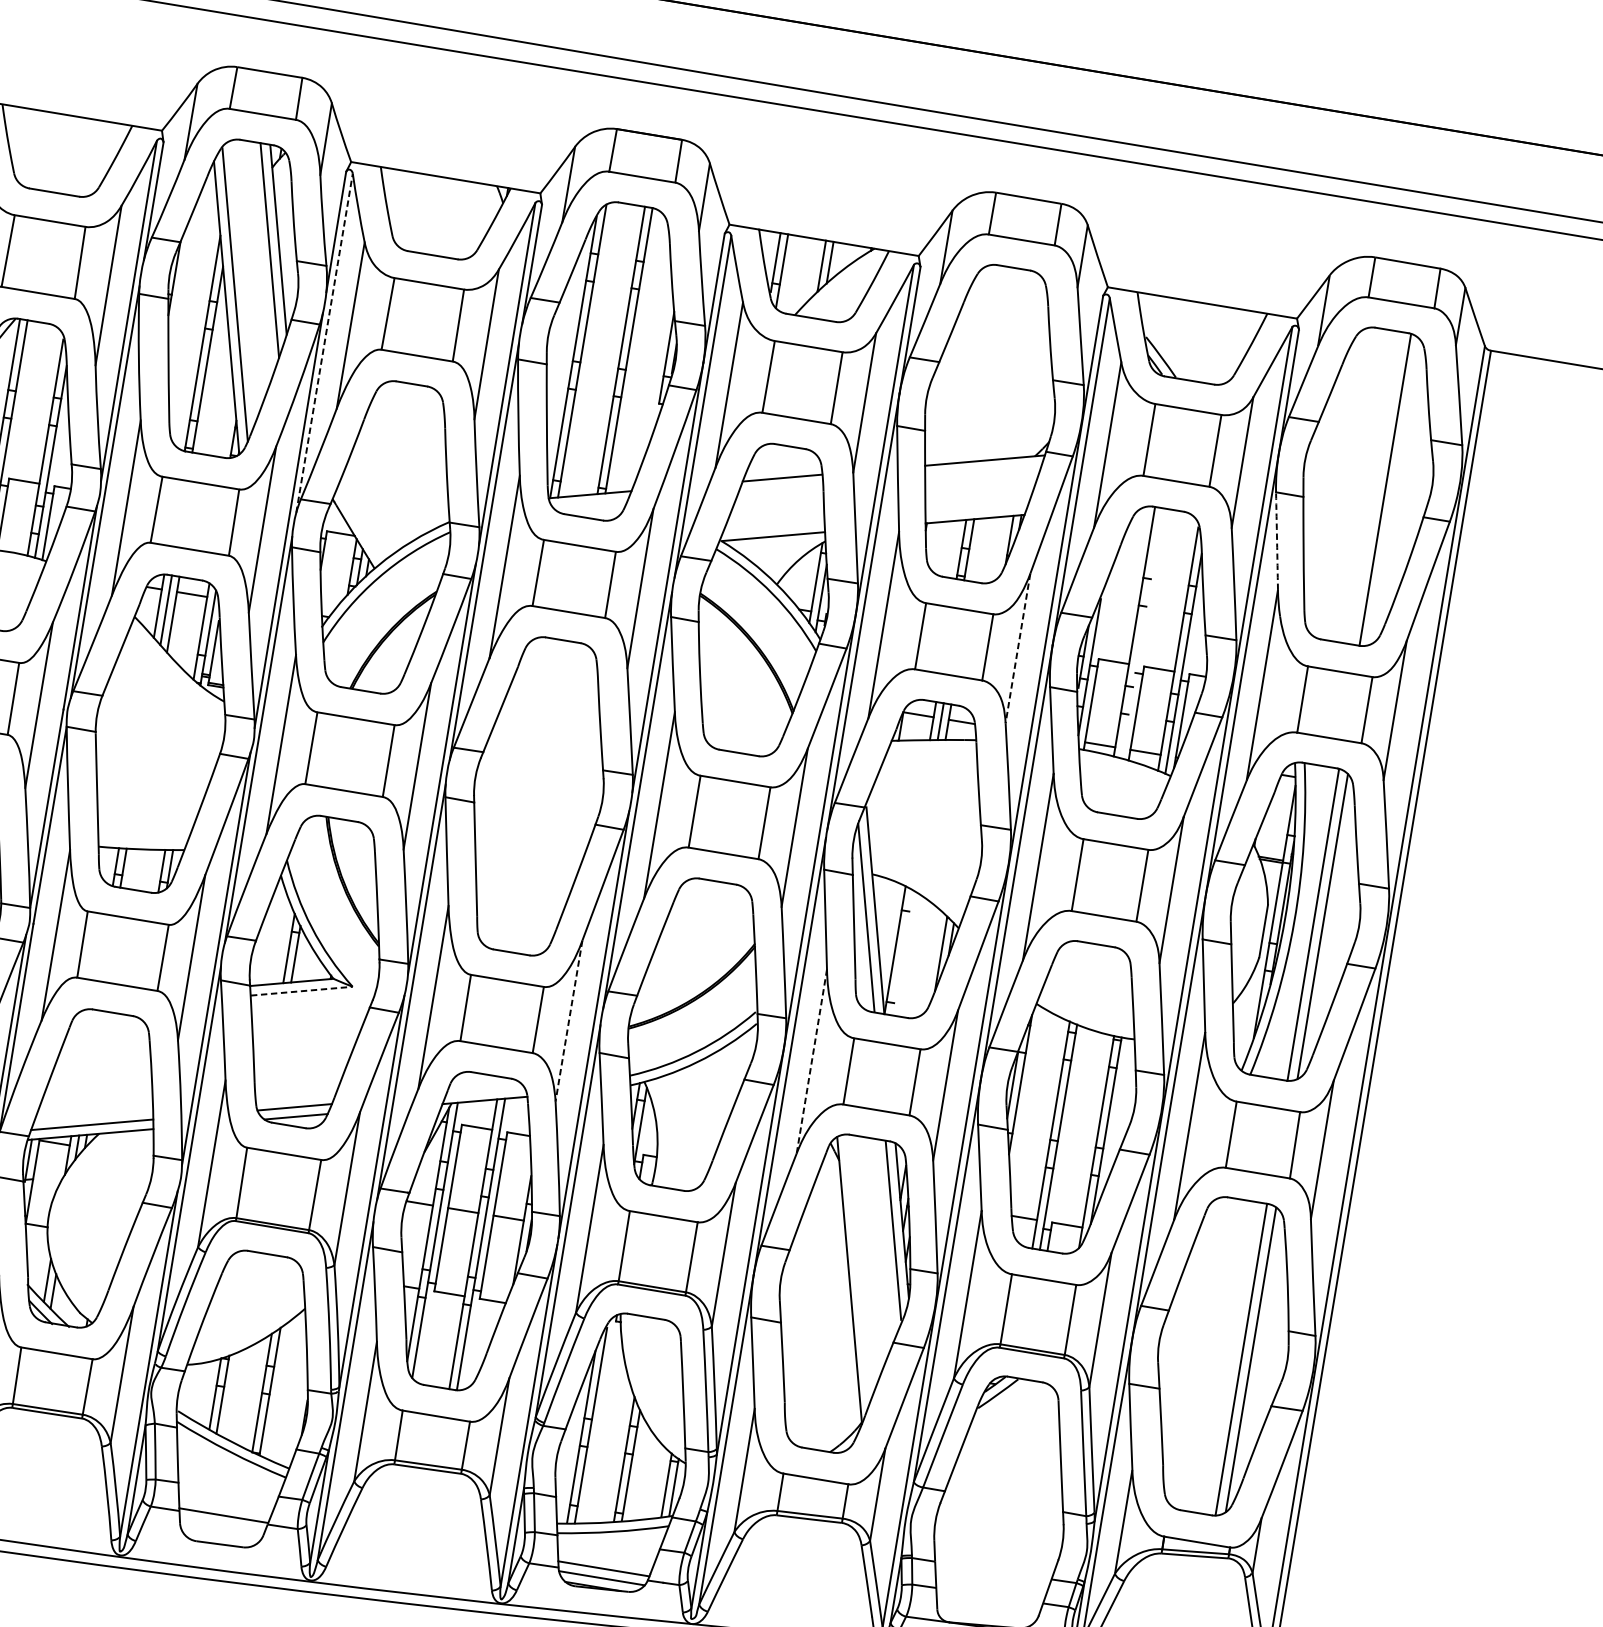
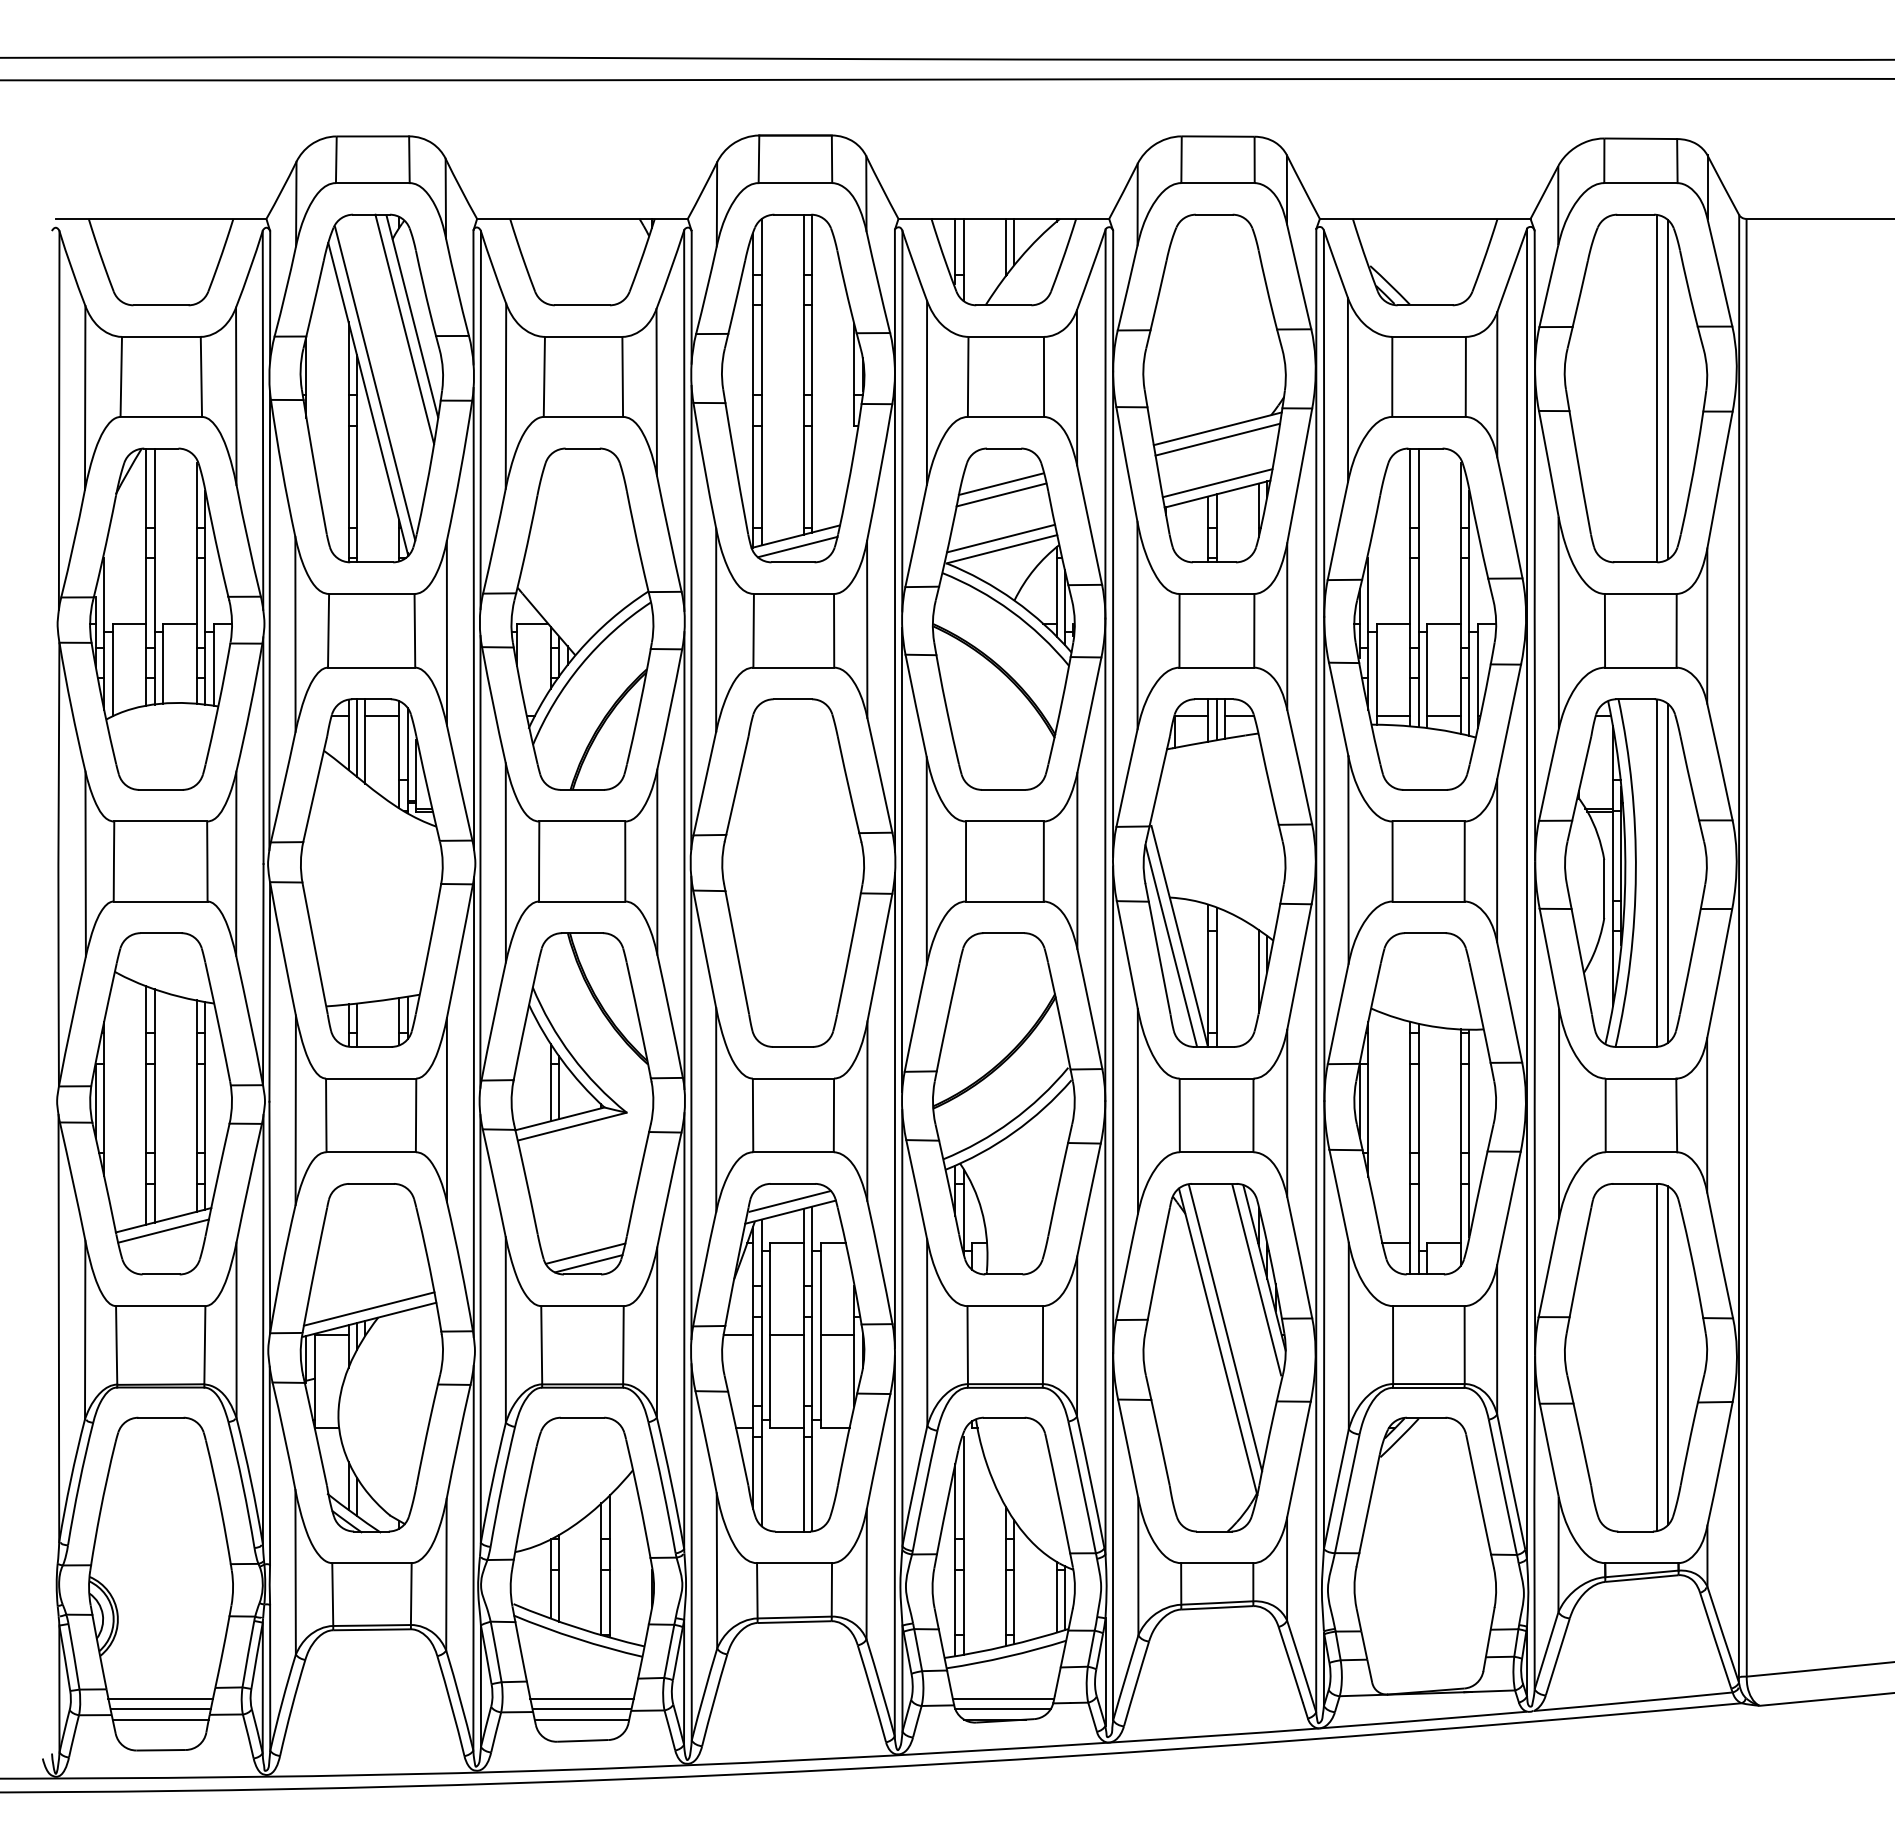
line: (324, 343) -> (480, 420), dashed -> solid
line: (983, 470) -> (1217, 439), added
line: (781, 487) -> (1001, 494), added
line: (1394, 492) -> (1667, 389), added
line: (590, 503) -> (797, 546), added
line: (976, 509) -> (1217, 483), added
line: (773, 526) -> (1000, 538), added
arc: (1276, 540) -> (1548, 463), dashed -> solid
line: (1141, 632) -> (1418, 587), added
line: (1018, 649) -> (1287, 627), dashed -> solid
line: (902, 952) -> (1216, 976), added
line: (301, 991) -> (572, 1126), dashed -> solid
line: (569, 1021) -> (867, 1111), dashed -> solid
line: (811, 1060) -> (1137, 1110), dashed -> solid
line: (485, 1090) -> (789, 1201), added
line: (858, 1268) -> (1225, 1327), added
line: (224, 1506) -> (581, 1698), added
line: (221, 1524) -> (581, 1719), added

